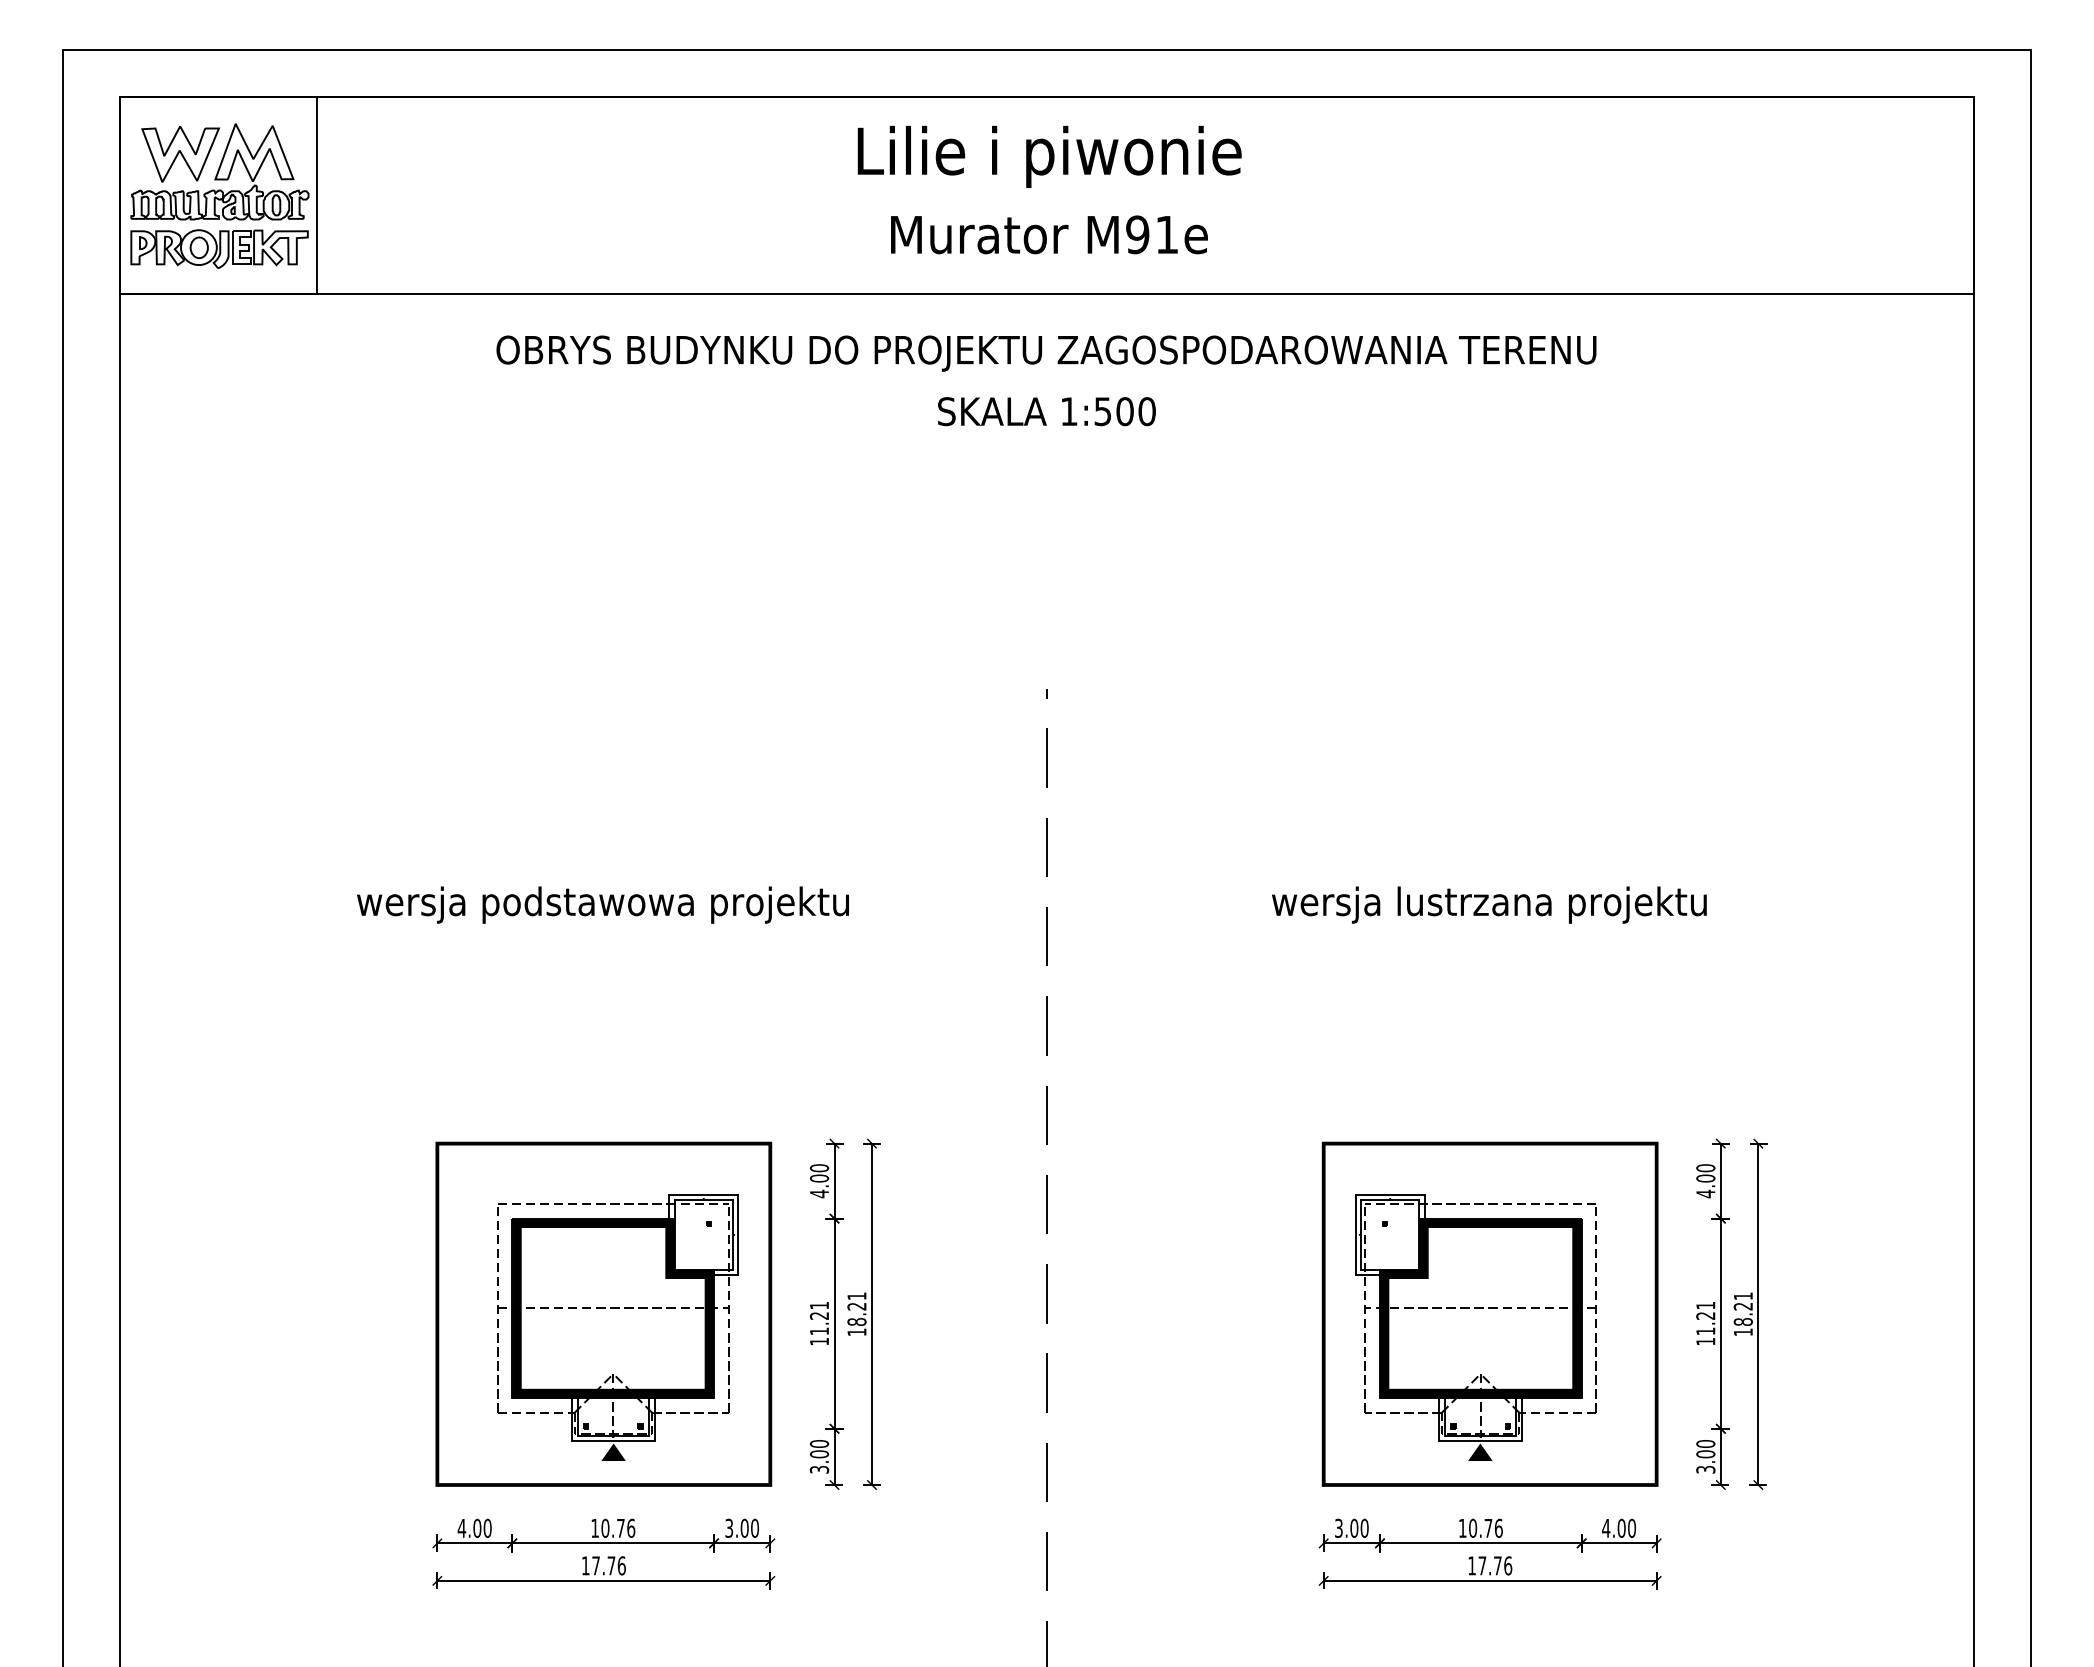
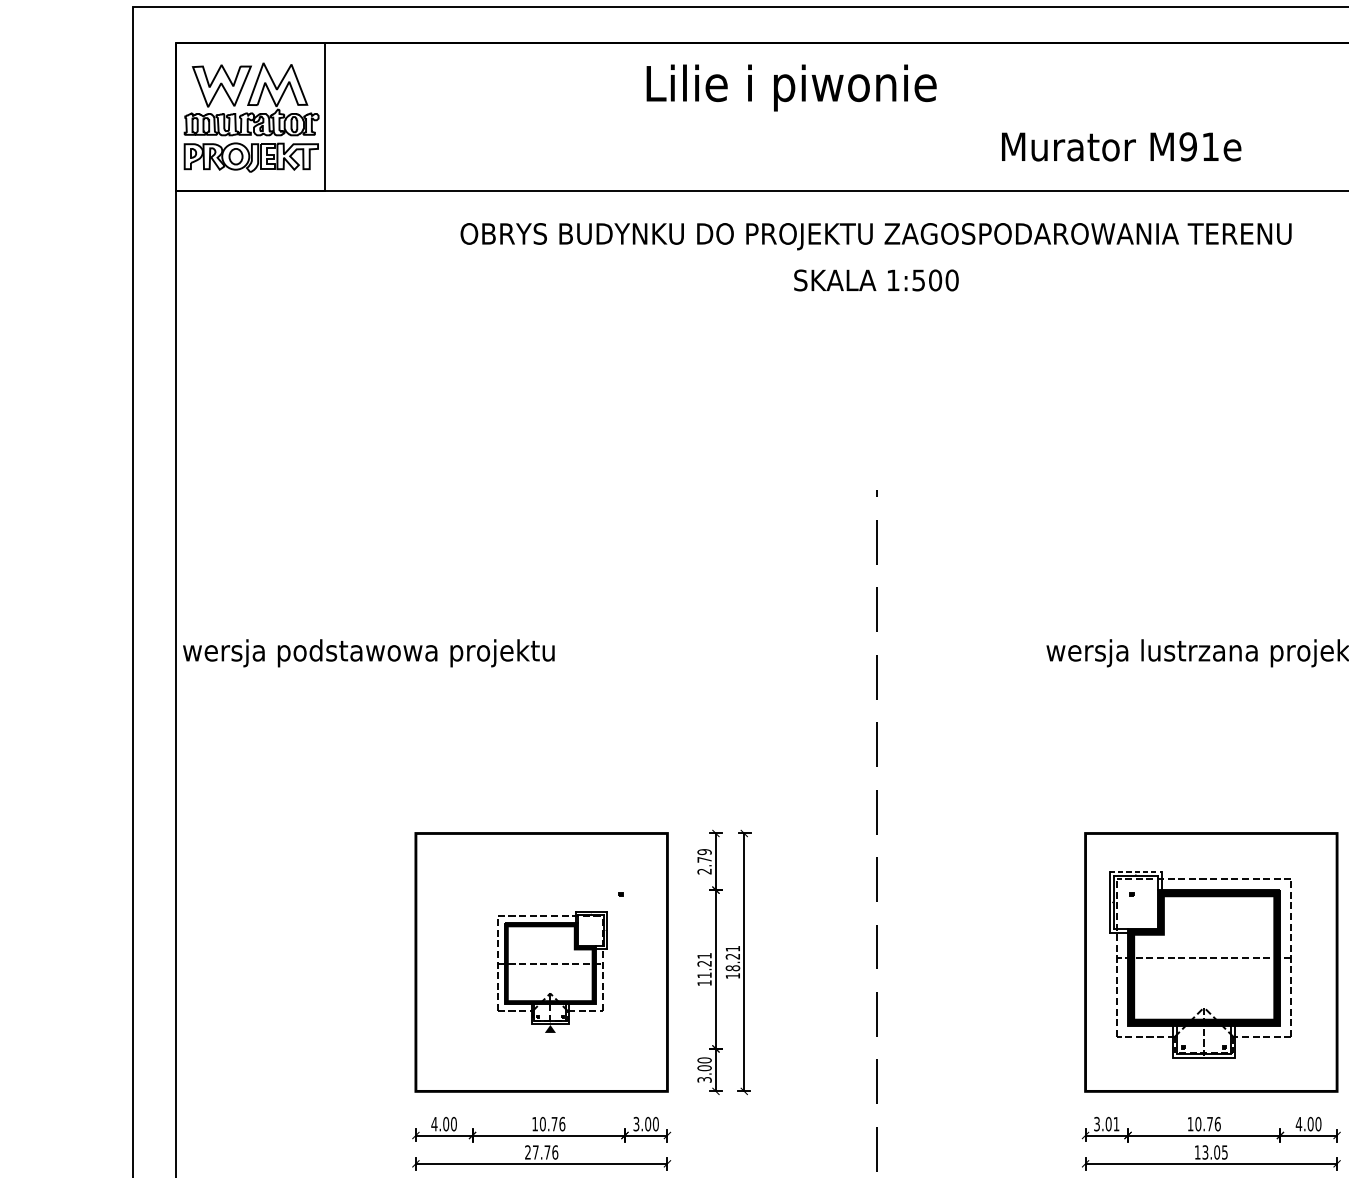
text: (1049, 156) -> (791, 87), moved
text: (1049, 234) -> (1121, 146), moved
text: (602, 904) -> (368, 652), moved
text: (819, 1181) -> (704, 862), 4.00 -> 2.79
line: (1390, 1194) -> (1136, 871), solid -> dashed
part: (617, 1327) -> (552, 972), size x0.6
fill: (1480, 1452) -> (1204, 1066), removed
text: (1364, 1527) -> (1116, 1123), 3.00 -> 3.01
text: (585, 1565) -> (527, 1152), 17.76 -> 27.76
text: (1495, 1565) -> (1215, 1152), 17.76 -> 13.05

